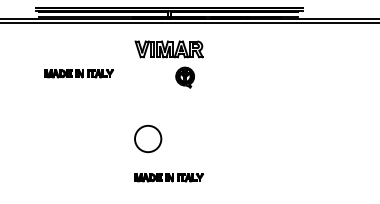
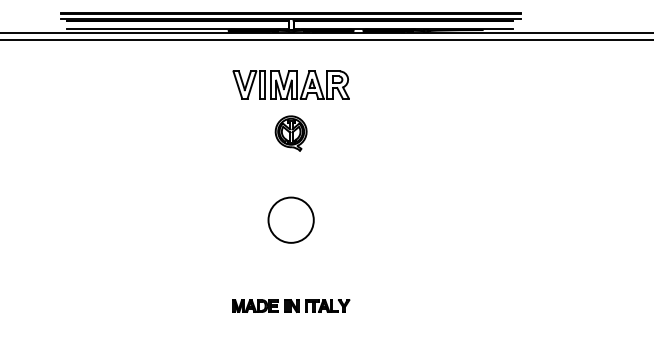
part: (78, 73) -> (135, 126), removed
part: (184, 77) -> (290, 133), moved
circle: (148, 138) -> (291, 219), moved

